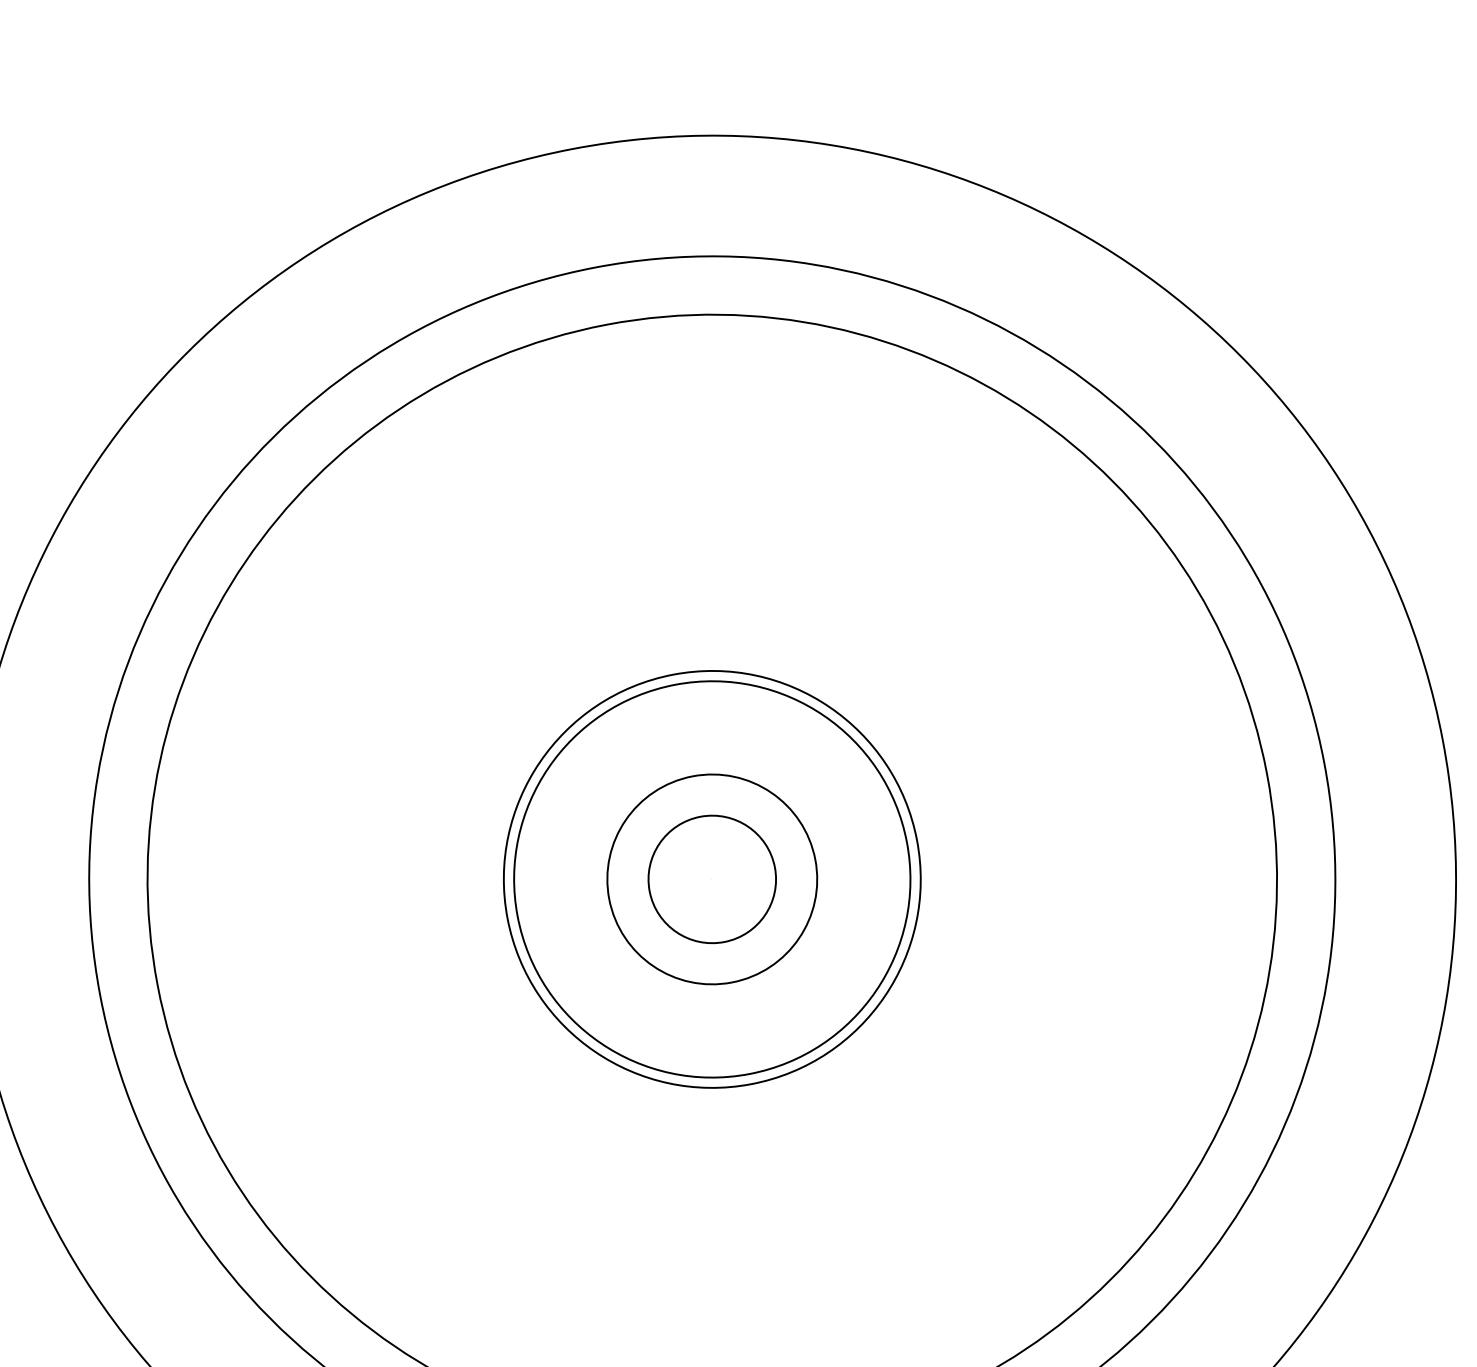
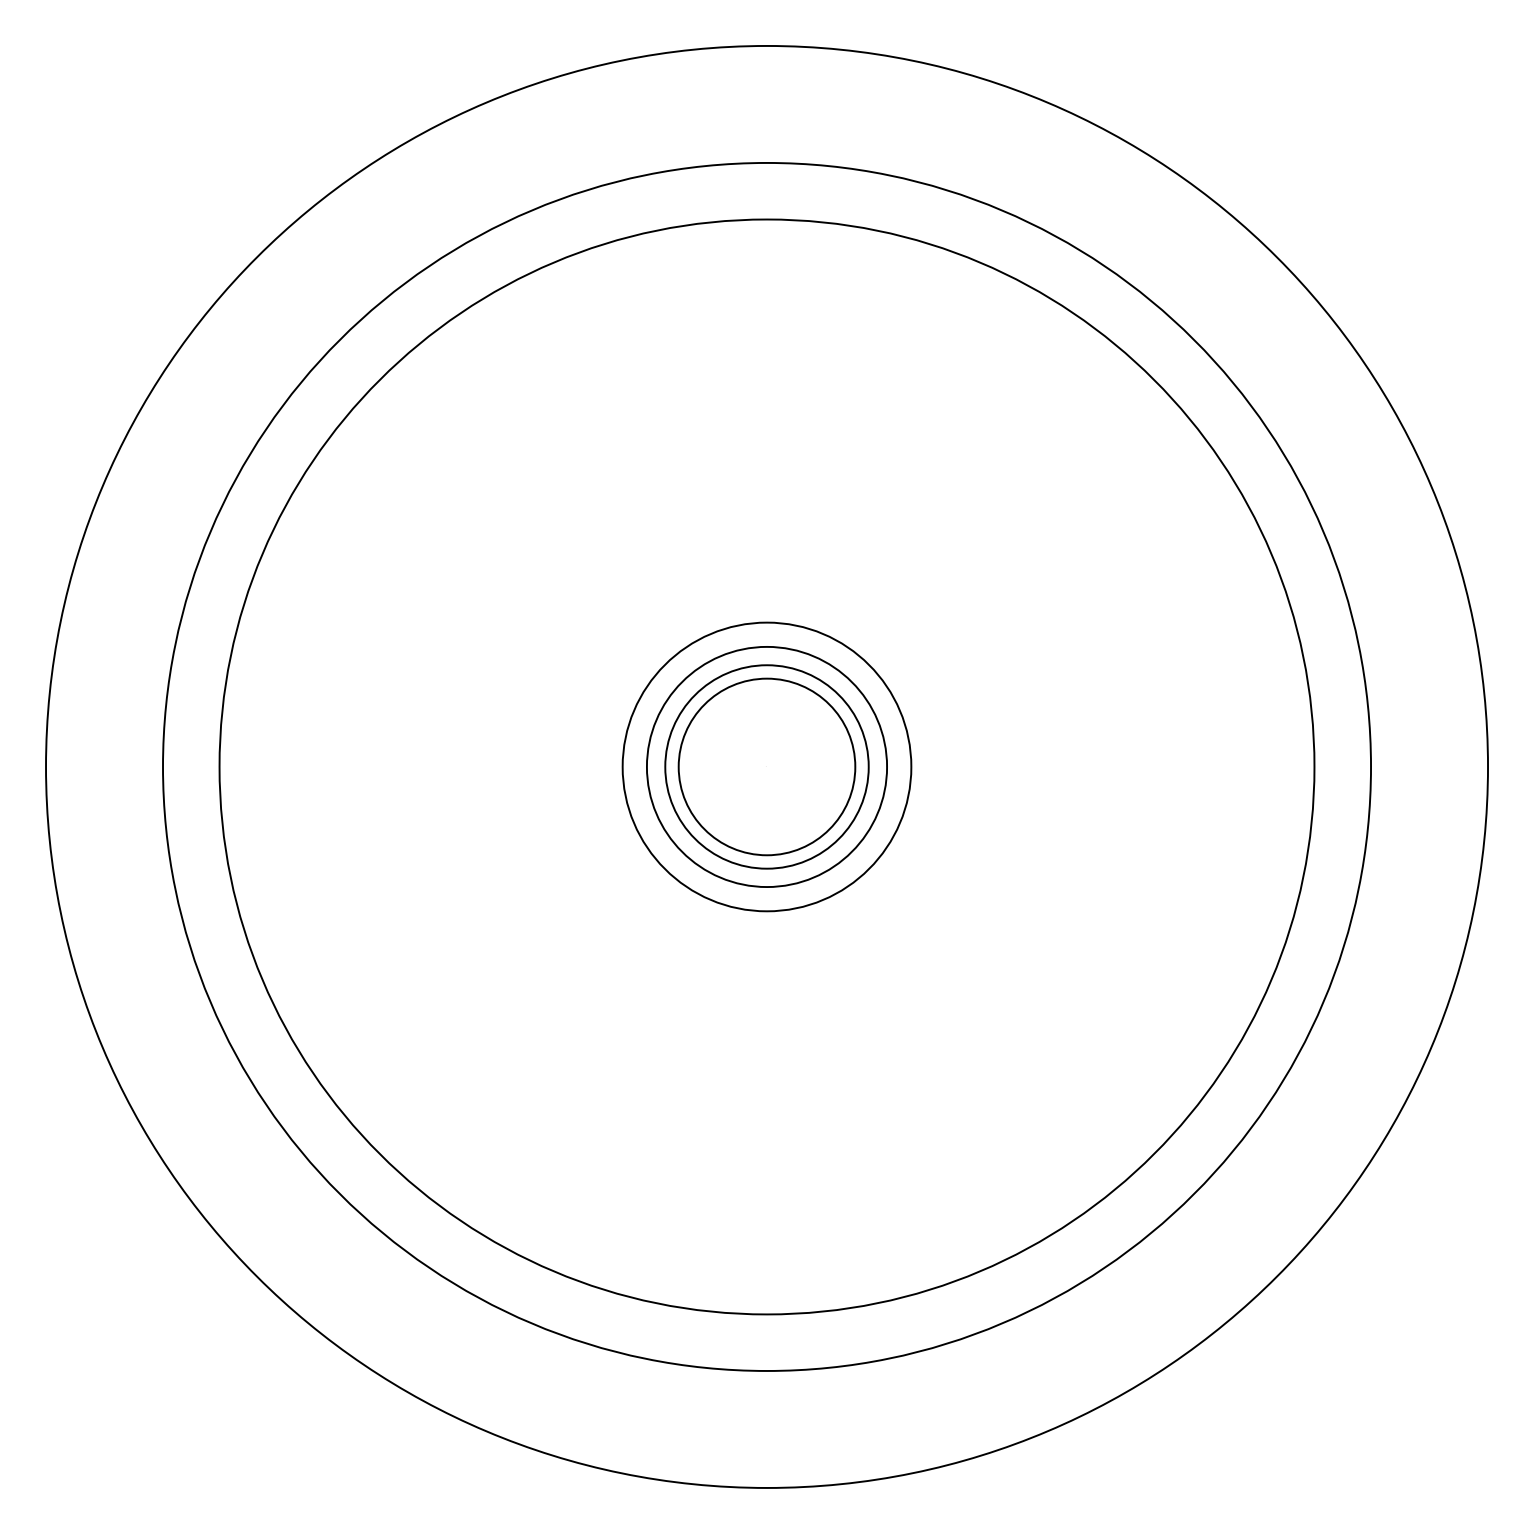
circle: (711, 879) -> (766, 766), size x0.62
circle: (711, 879) -> (766, 766), size x0.71
circle: (711, 879) -> (766, 766), size x1.43

